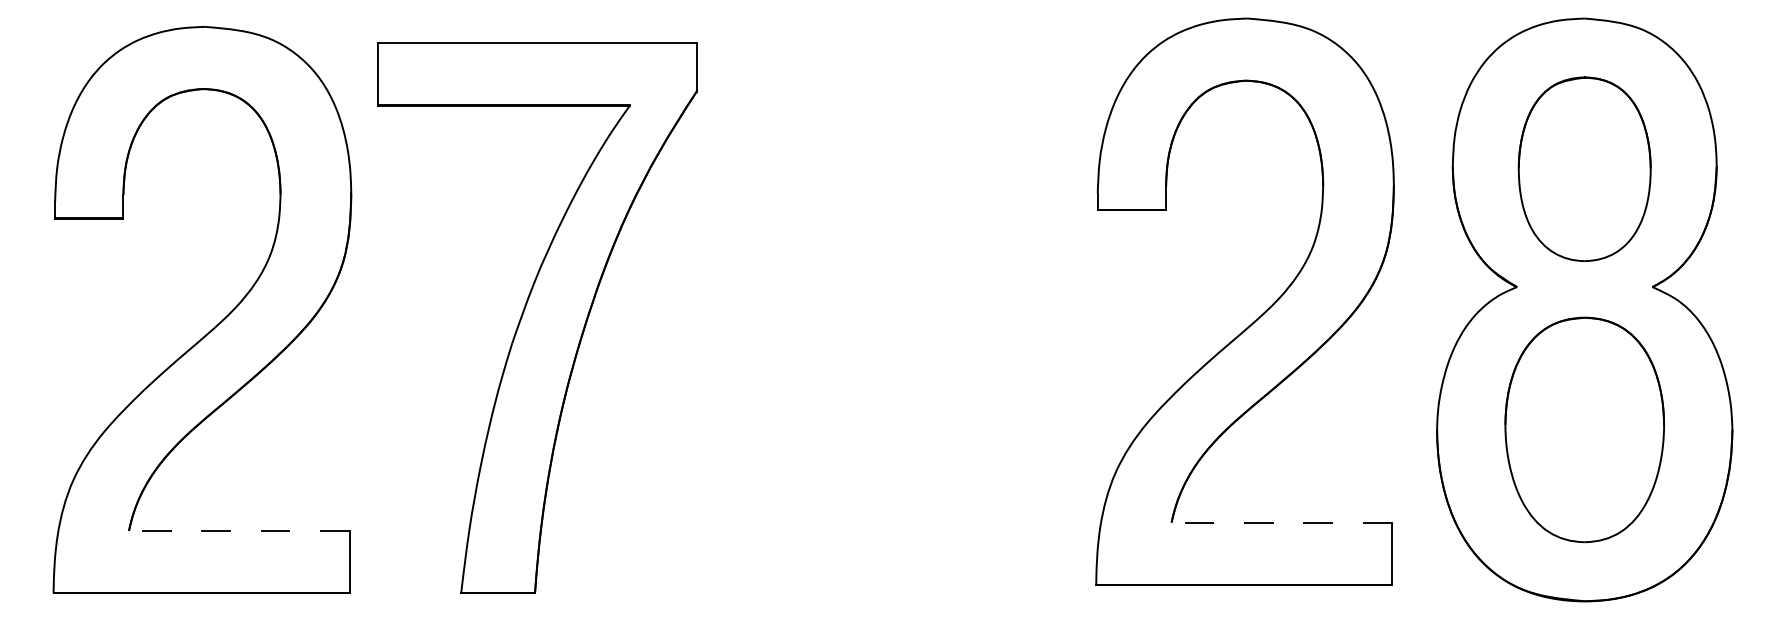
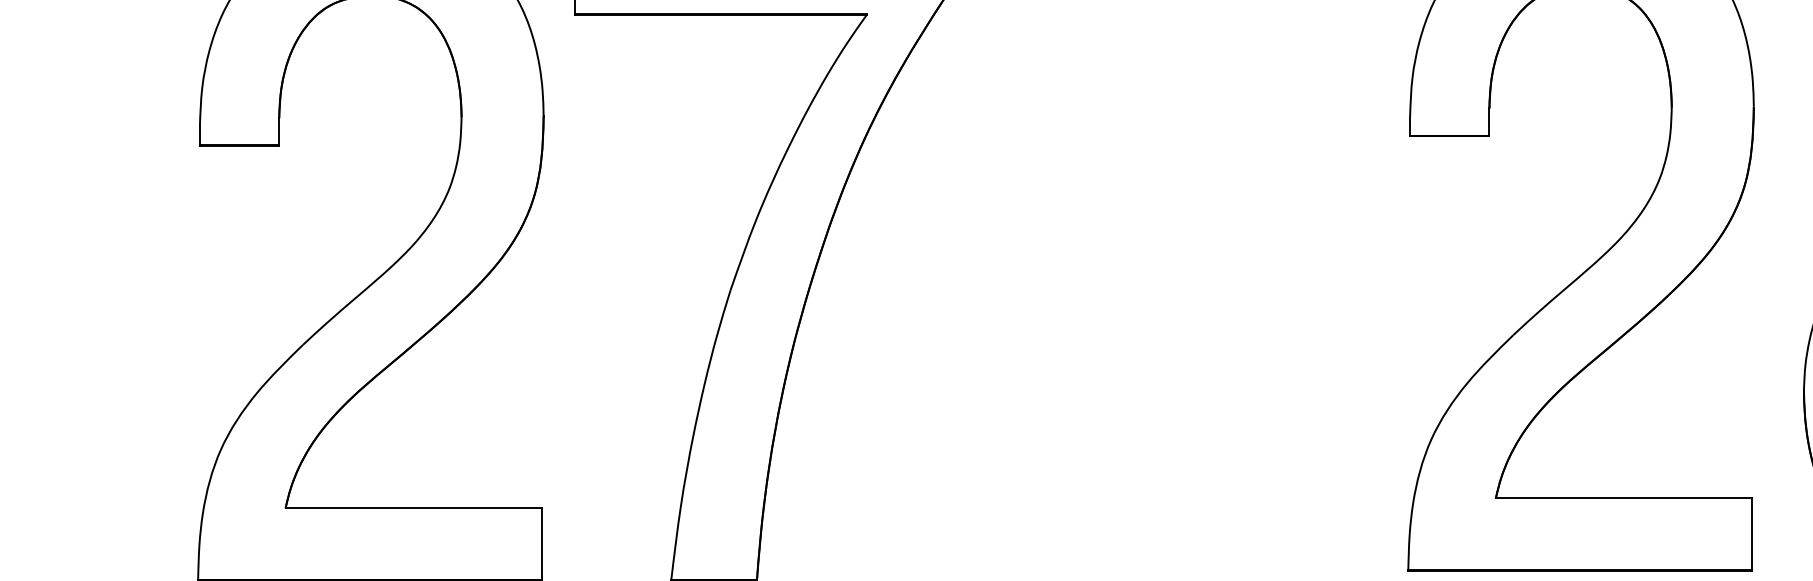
line: (1281, 522) -> (1623, 498), dashed -> solid
line: (238, 530) -> (412, 507), dashed -> solid

